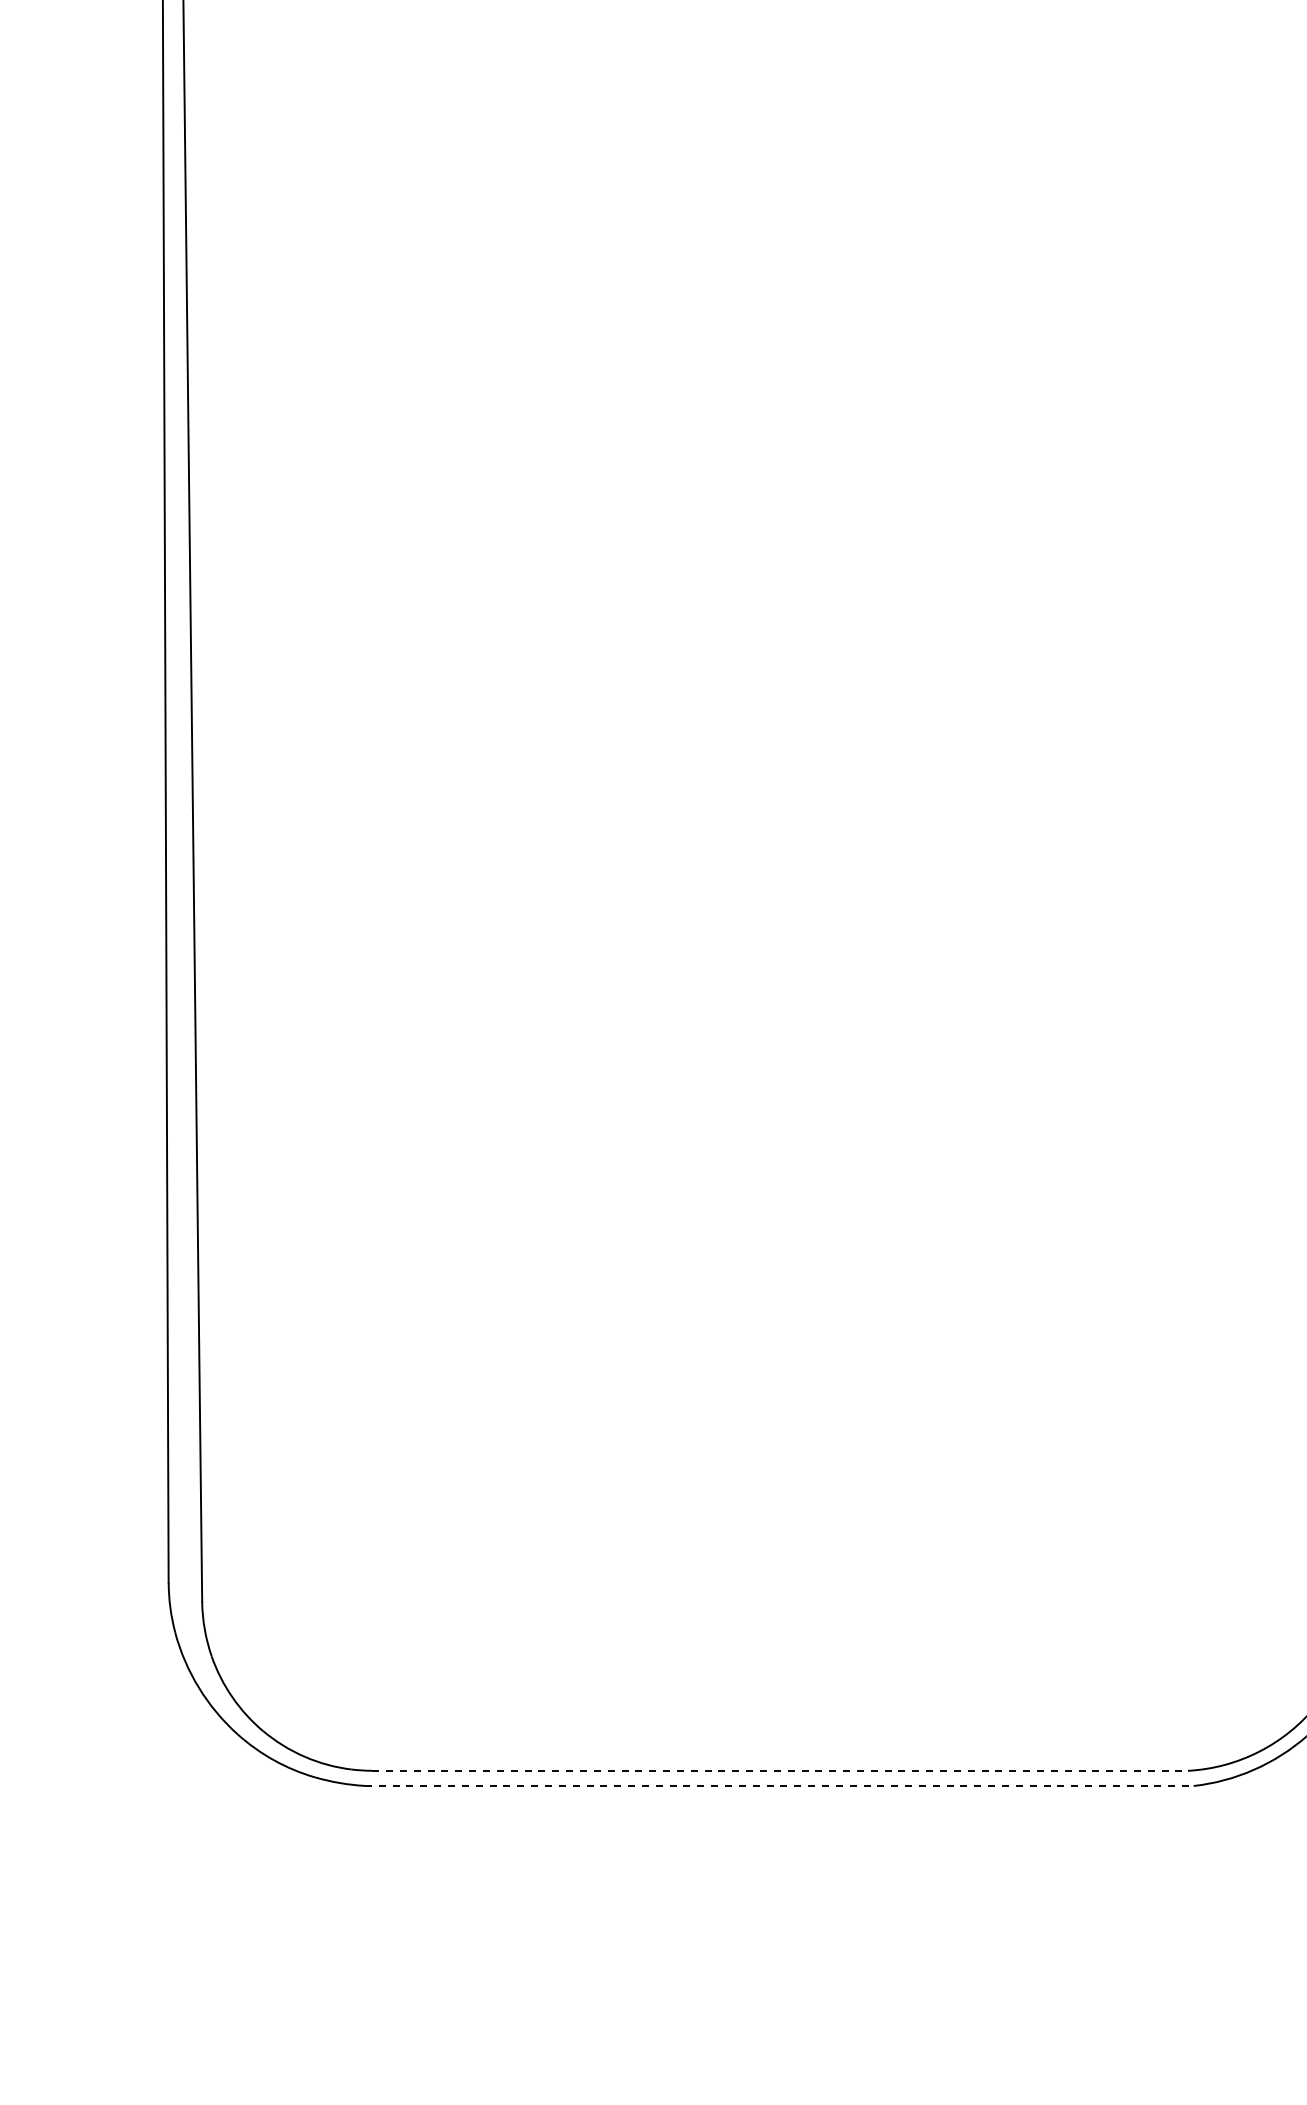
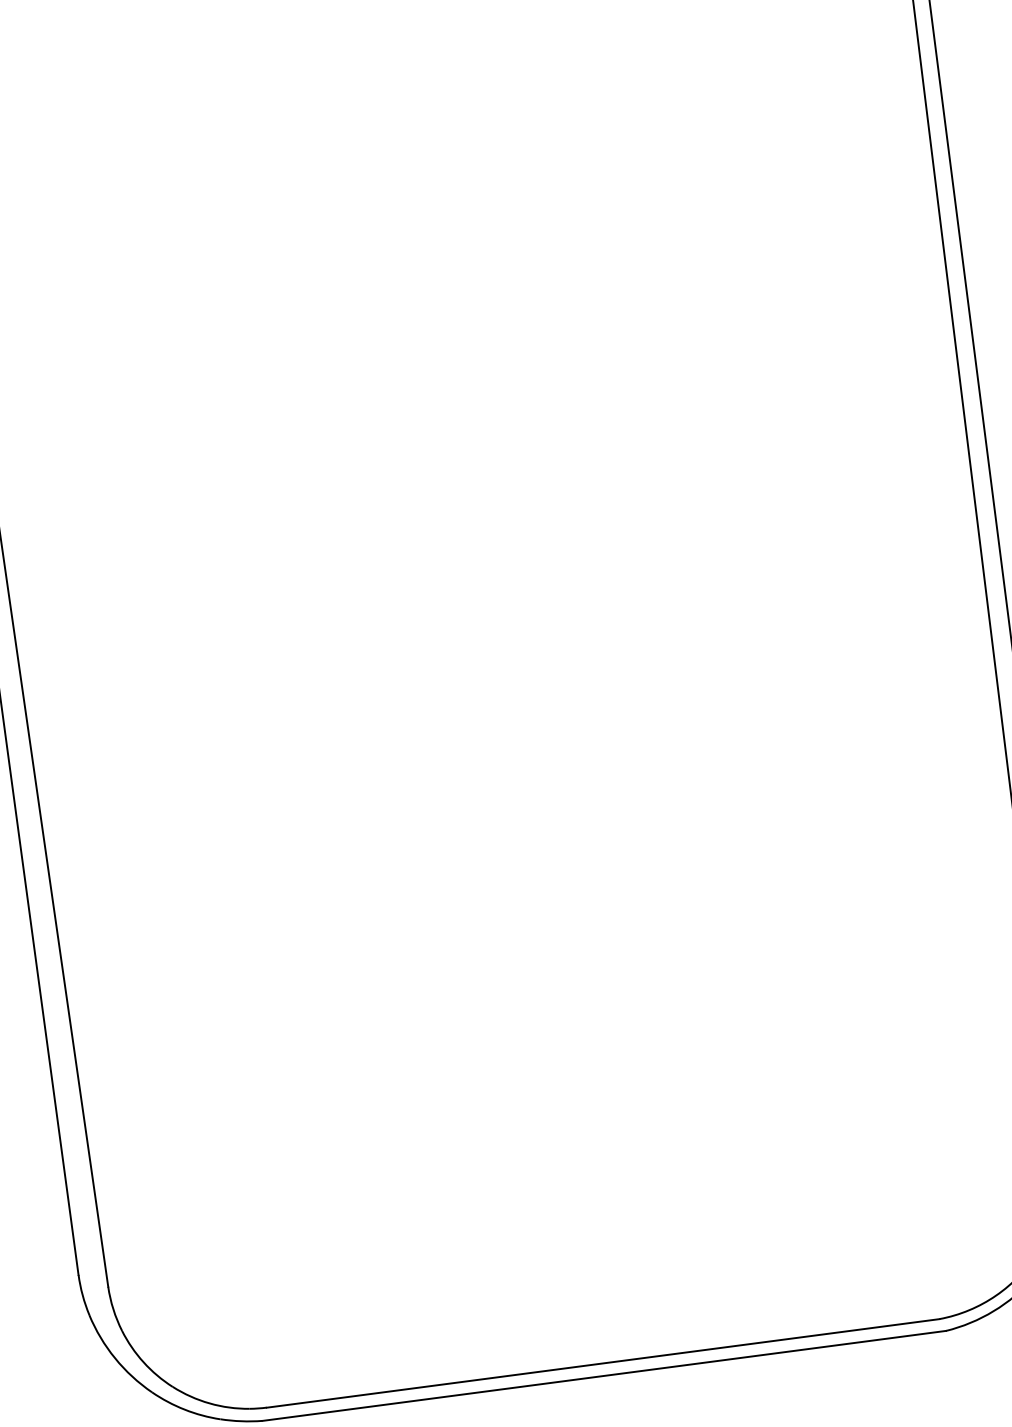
line: (780, 1770) -> (603, 1363), dashed -> solid
line: (779, 1785) -> (604, 1375), dashed -> solid

